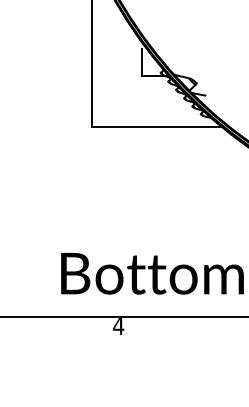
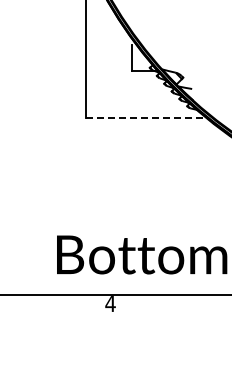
line: (157, 126) -> (146, 117), solid -> dashed

